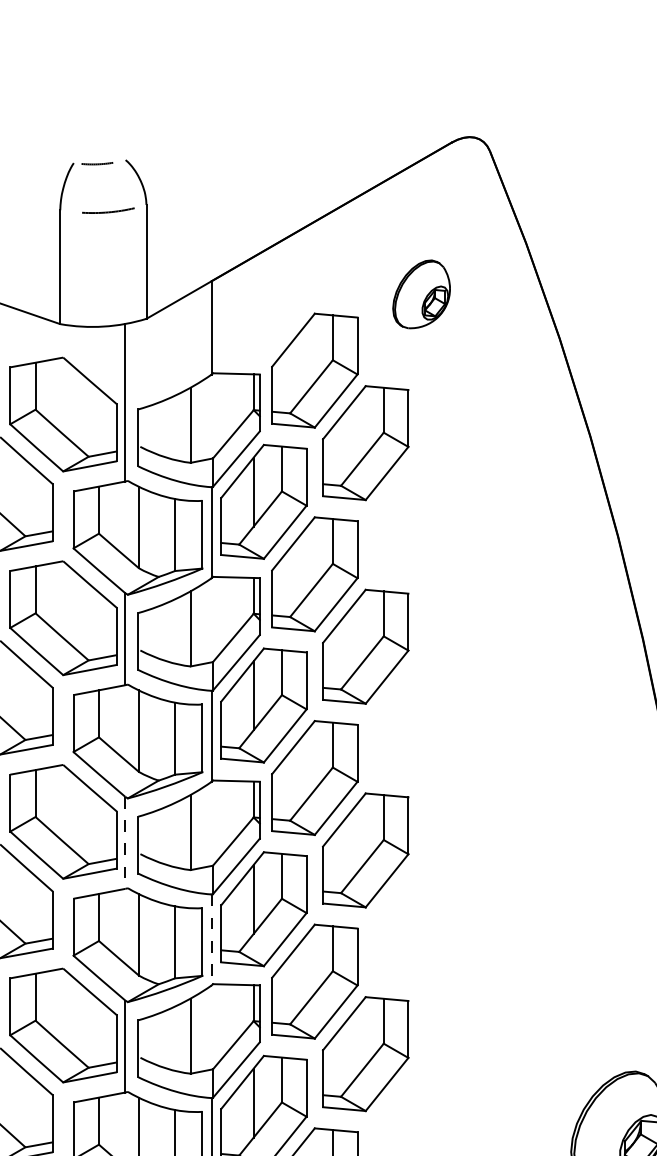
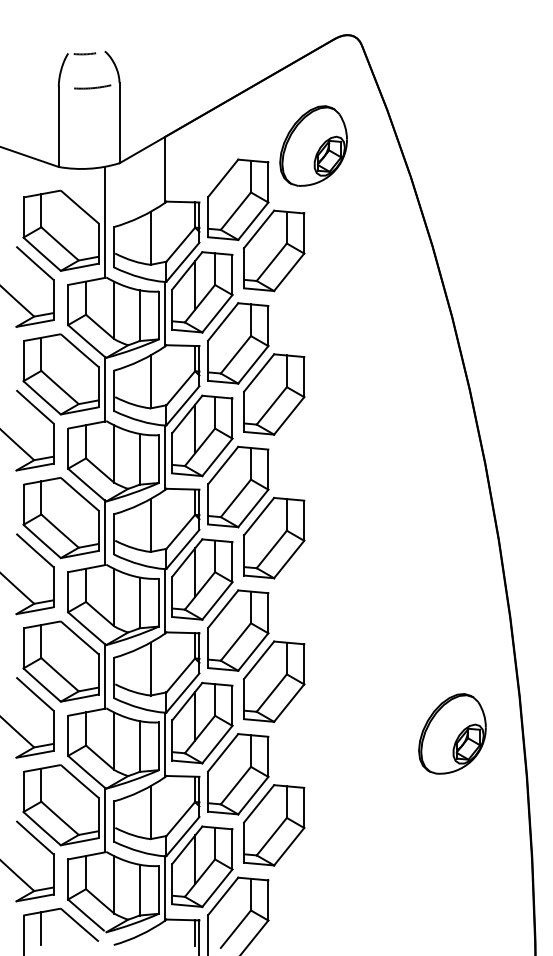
part: (421, 293) -> (313, 145), size x1.67
line: (125, 843) -> (104, 533), dashed -> solid
line: (211, 940) -> (165, 601), dashed -> solid

